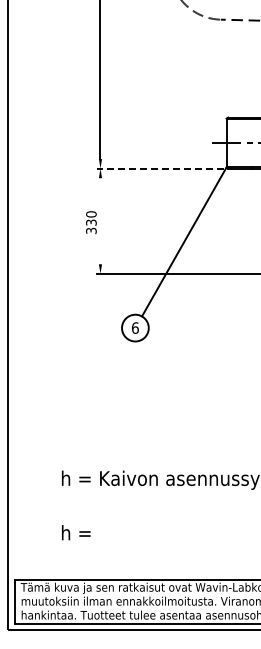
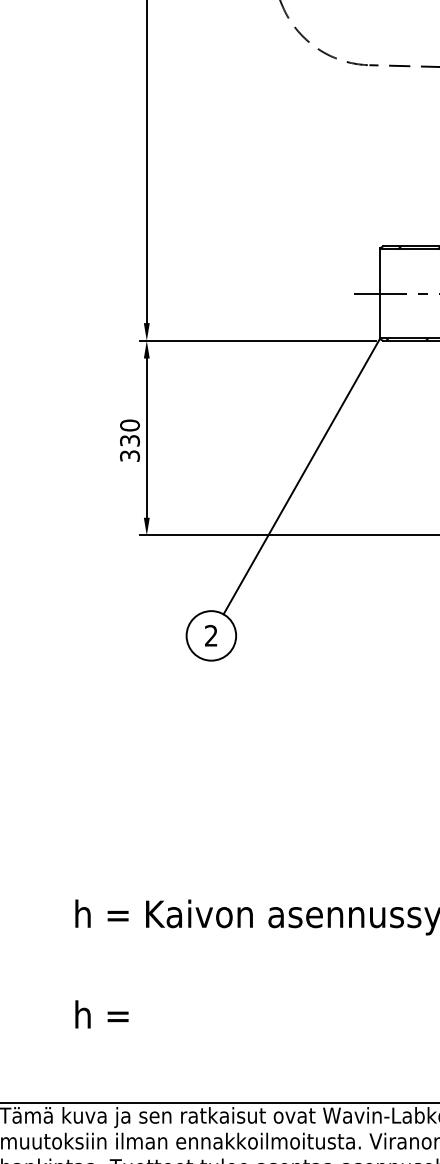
line: (160, 168) -> (257, 340), dashed -> solid
line: (100, 221) -> (146, 438), added
text: (135, 327) -> (211, 634), 6 -> 2

